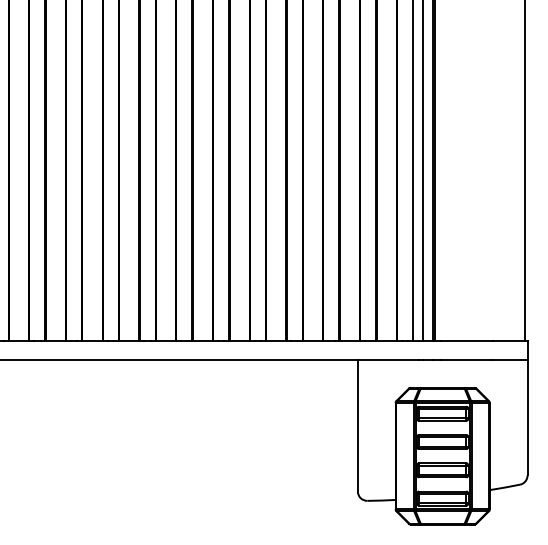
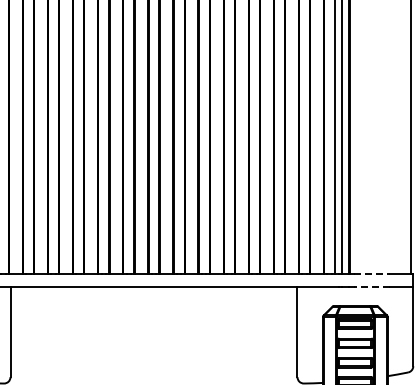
line: (467, 341) -> (372, 274), solid -> dashed
line: (467, 360) -> (372, 287), solid -> dashed

